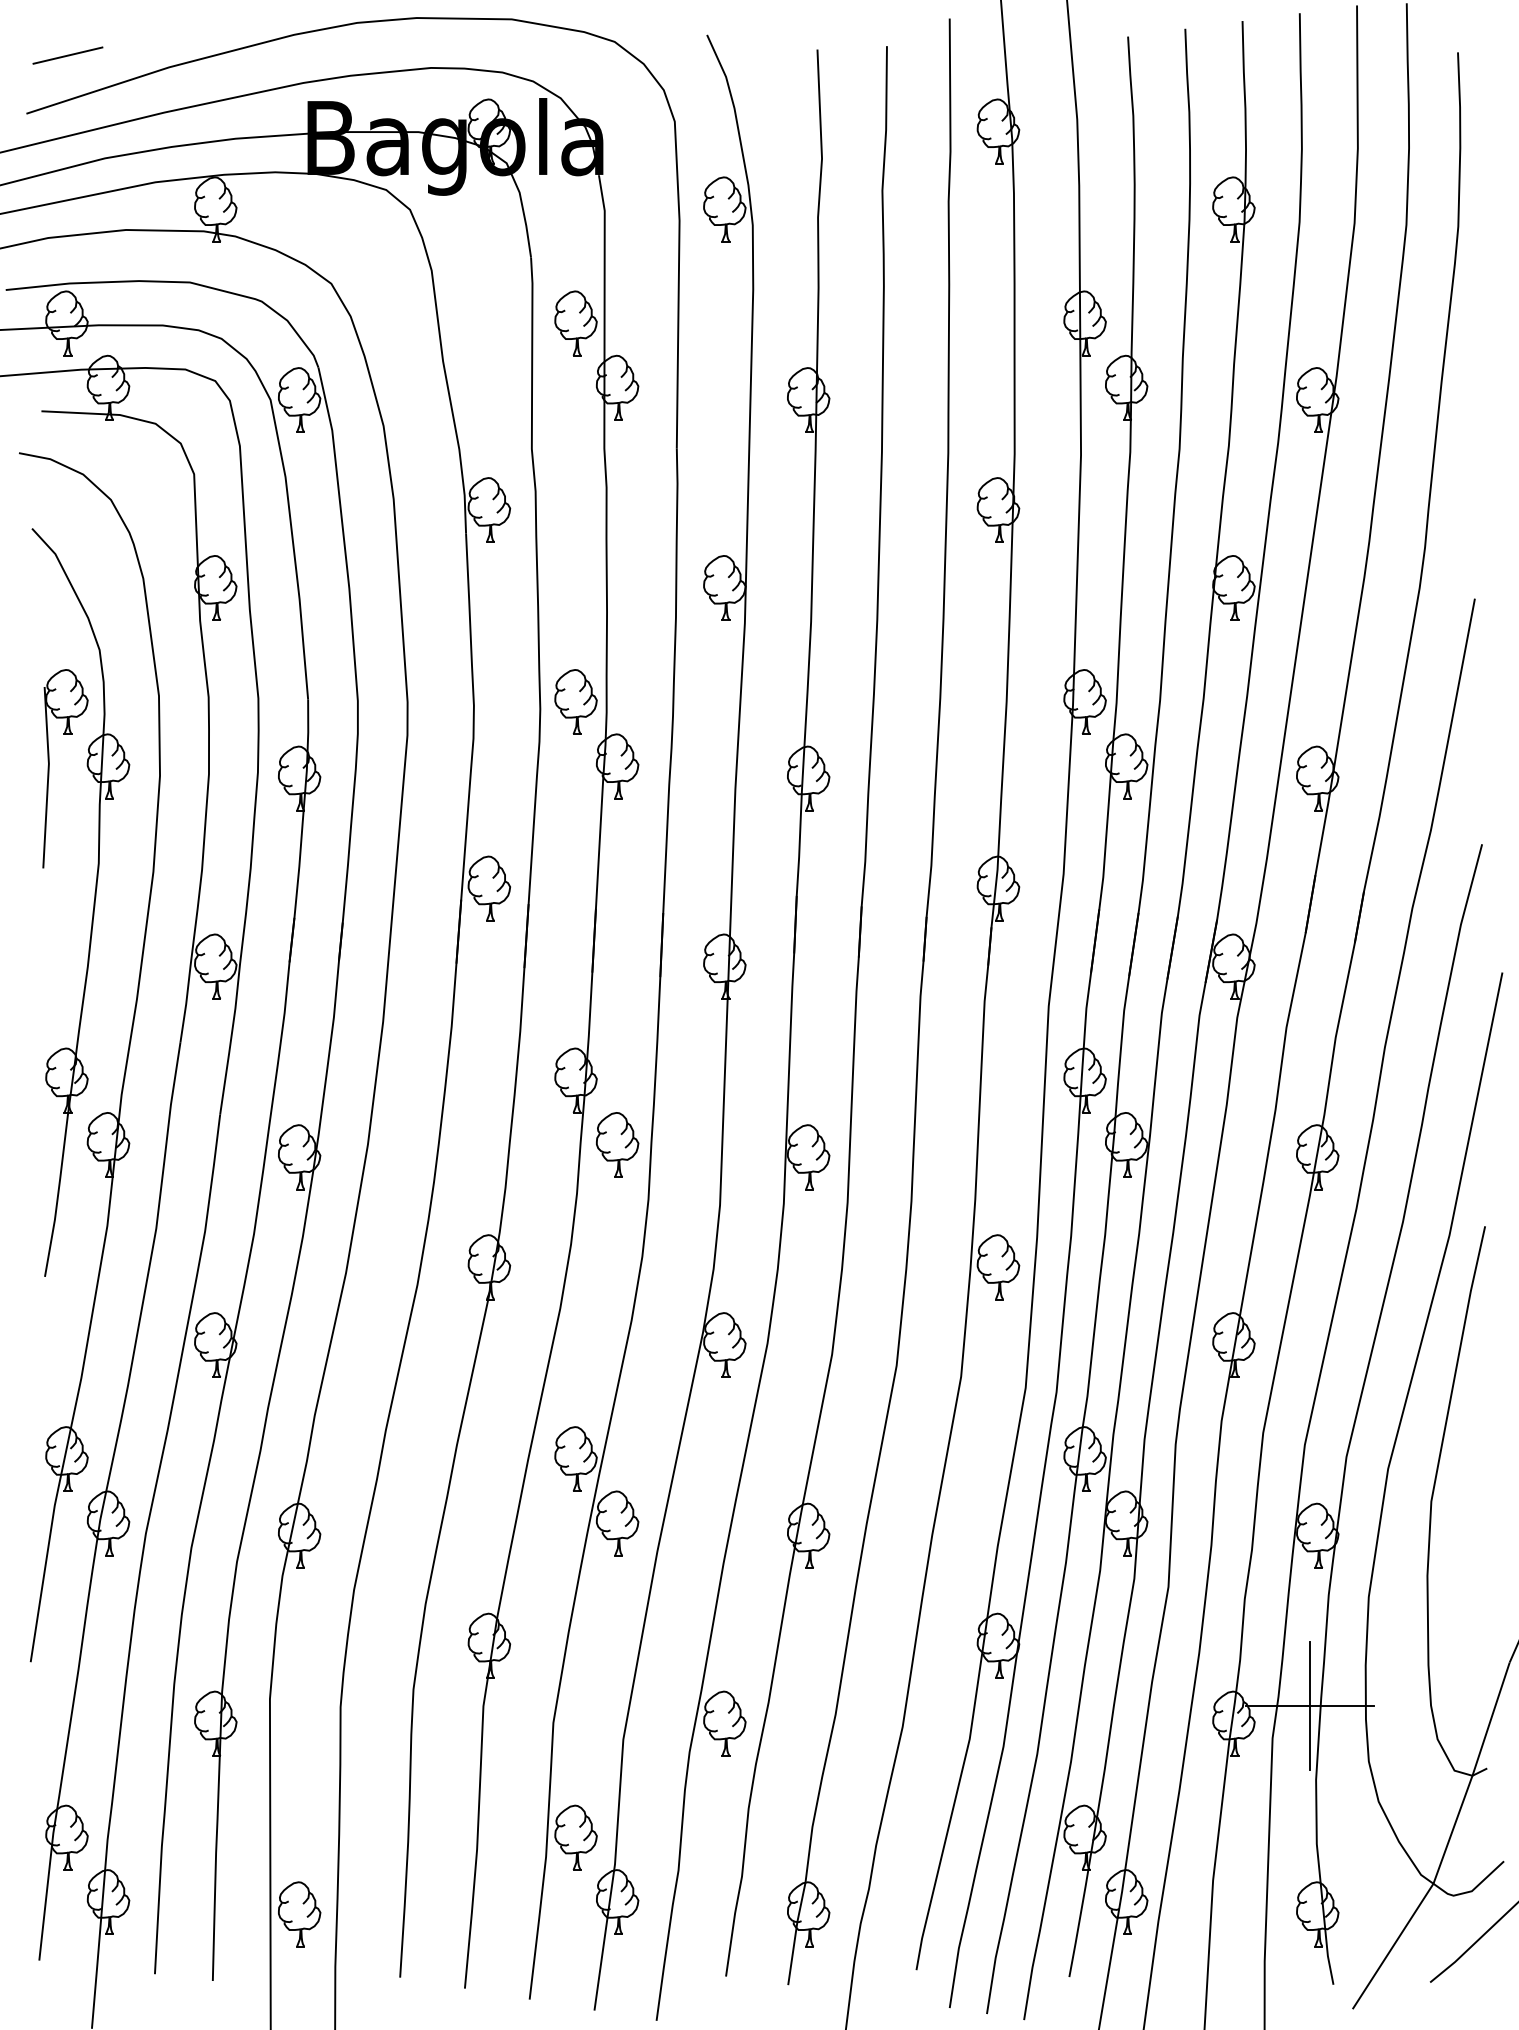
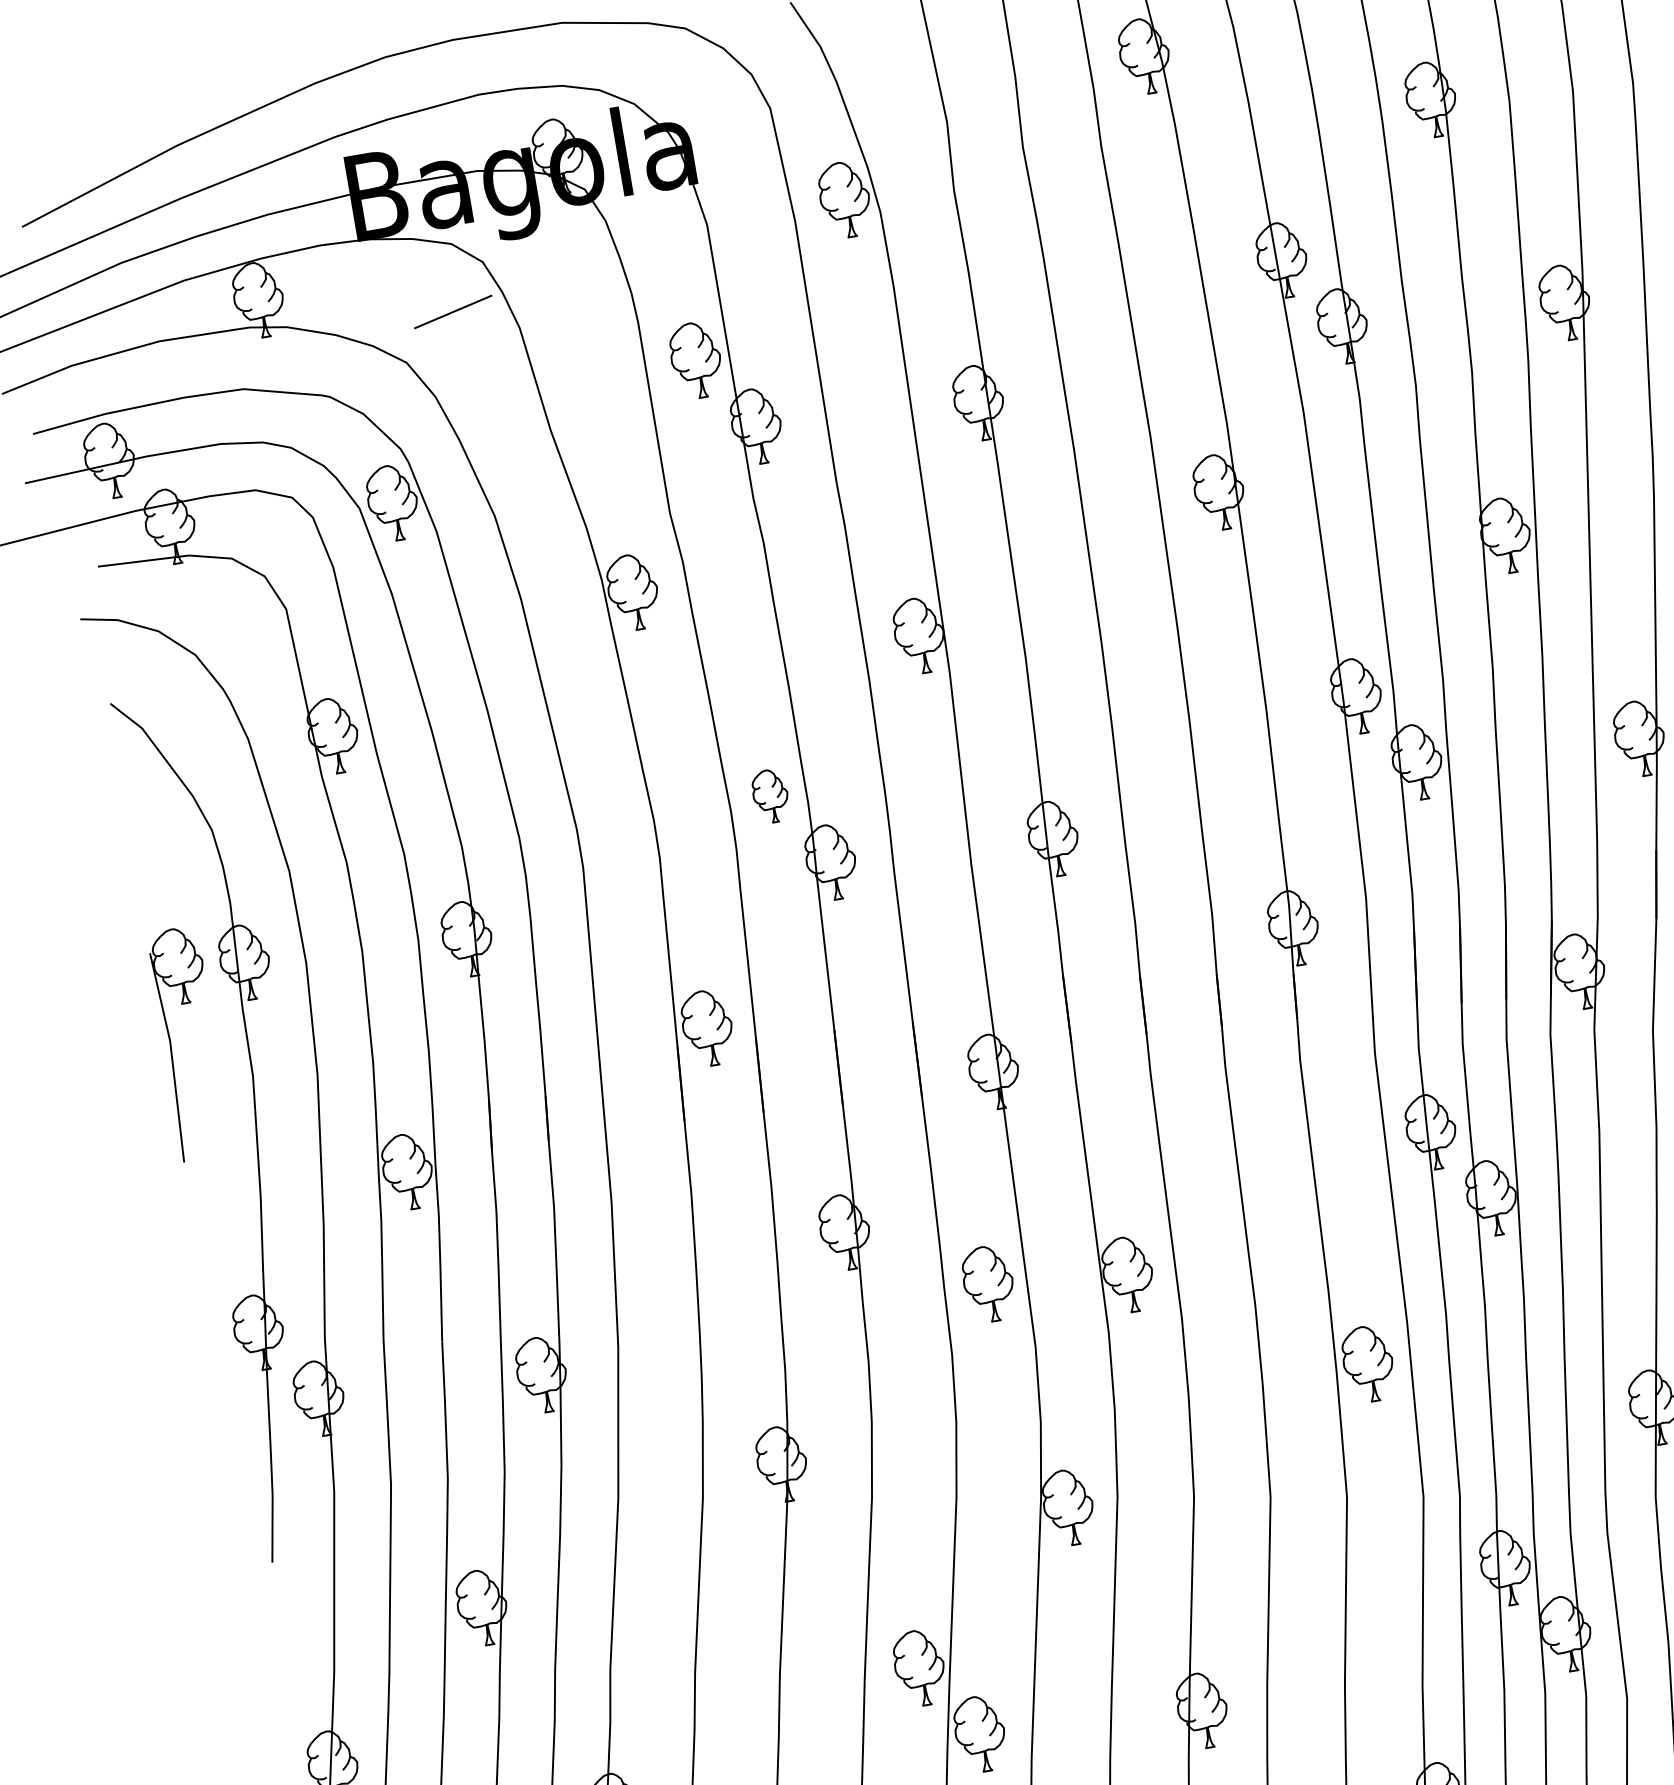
line: (67, 55) -> (452, 311), moved
part: (575, 701) -> (770, 795), size x0.7
part: (49, 768) -> (171, 1046), moved
part: (617, 1144) -> (988, 1283), moved

